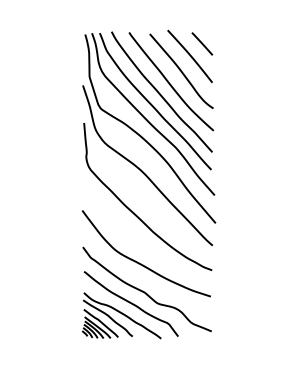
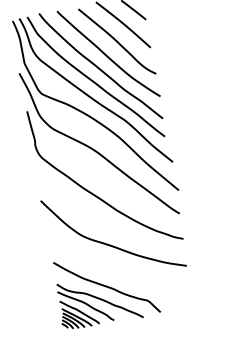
curve: (144, 291) -> (118, 272), removed

